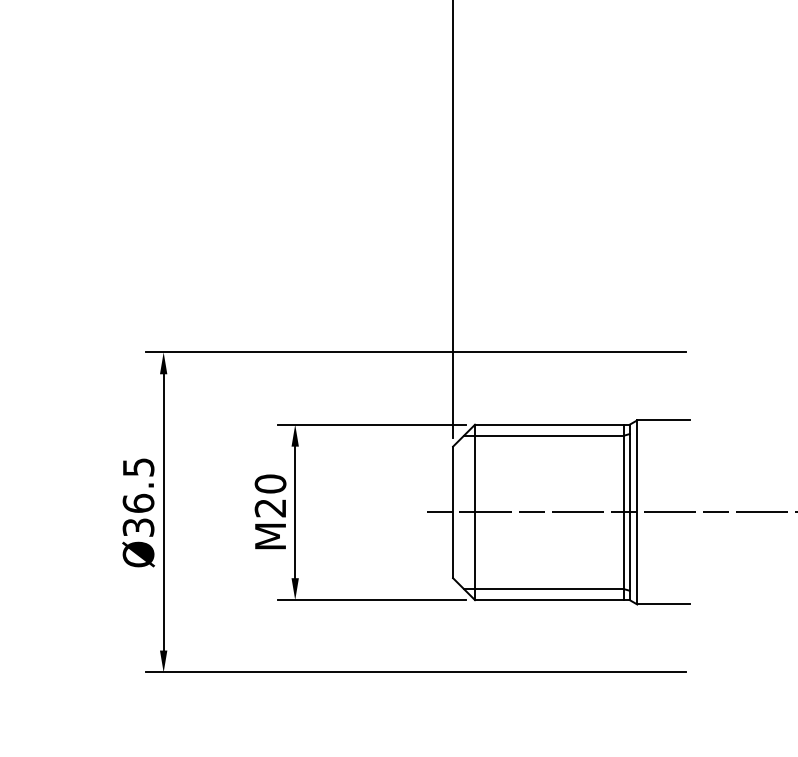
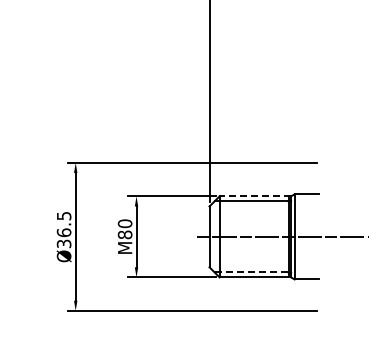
line: (552, 425) -> (255, 196), solid -> dashed
text: (271, 507) -> (125, 234), M20 -> M80
line: (543, 589) -> (251, 272), solid -> dashed

